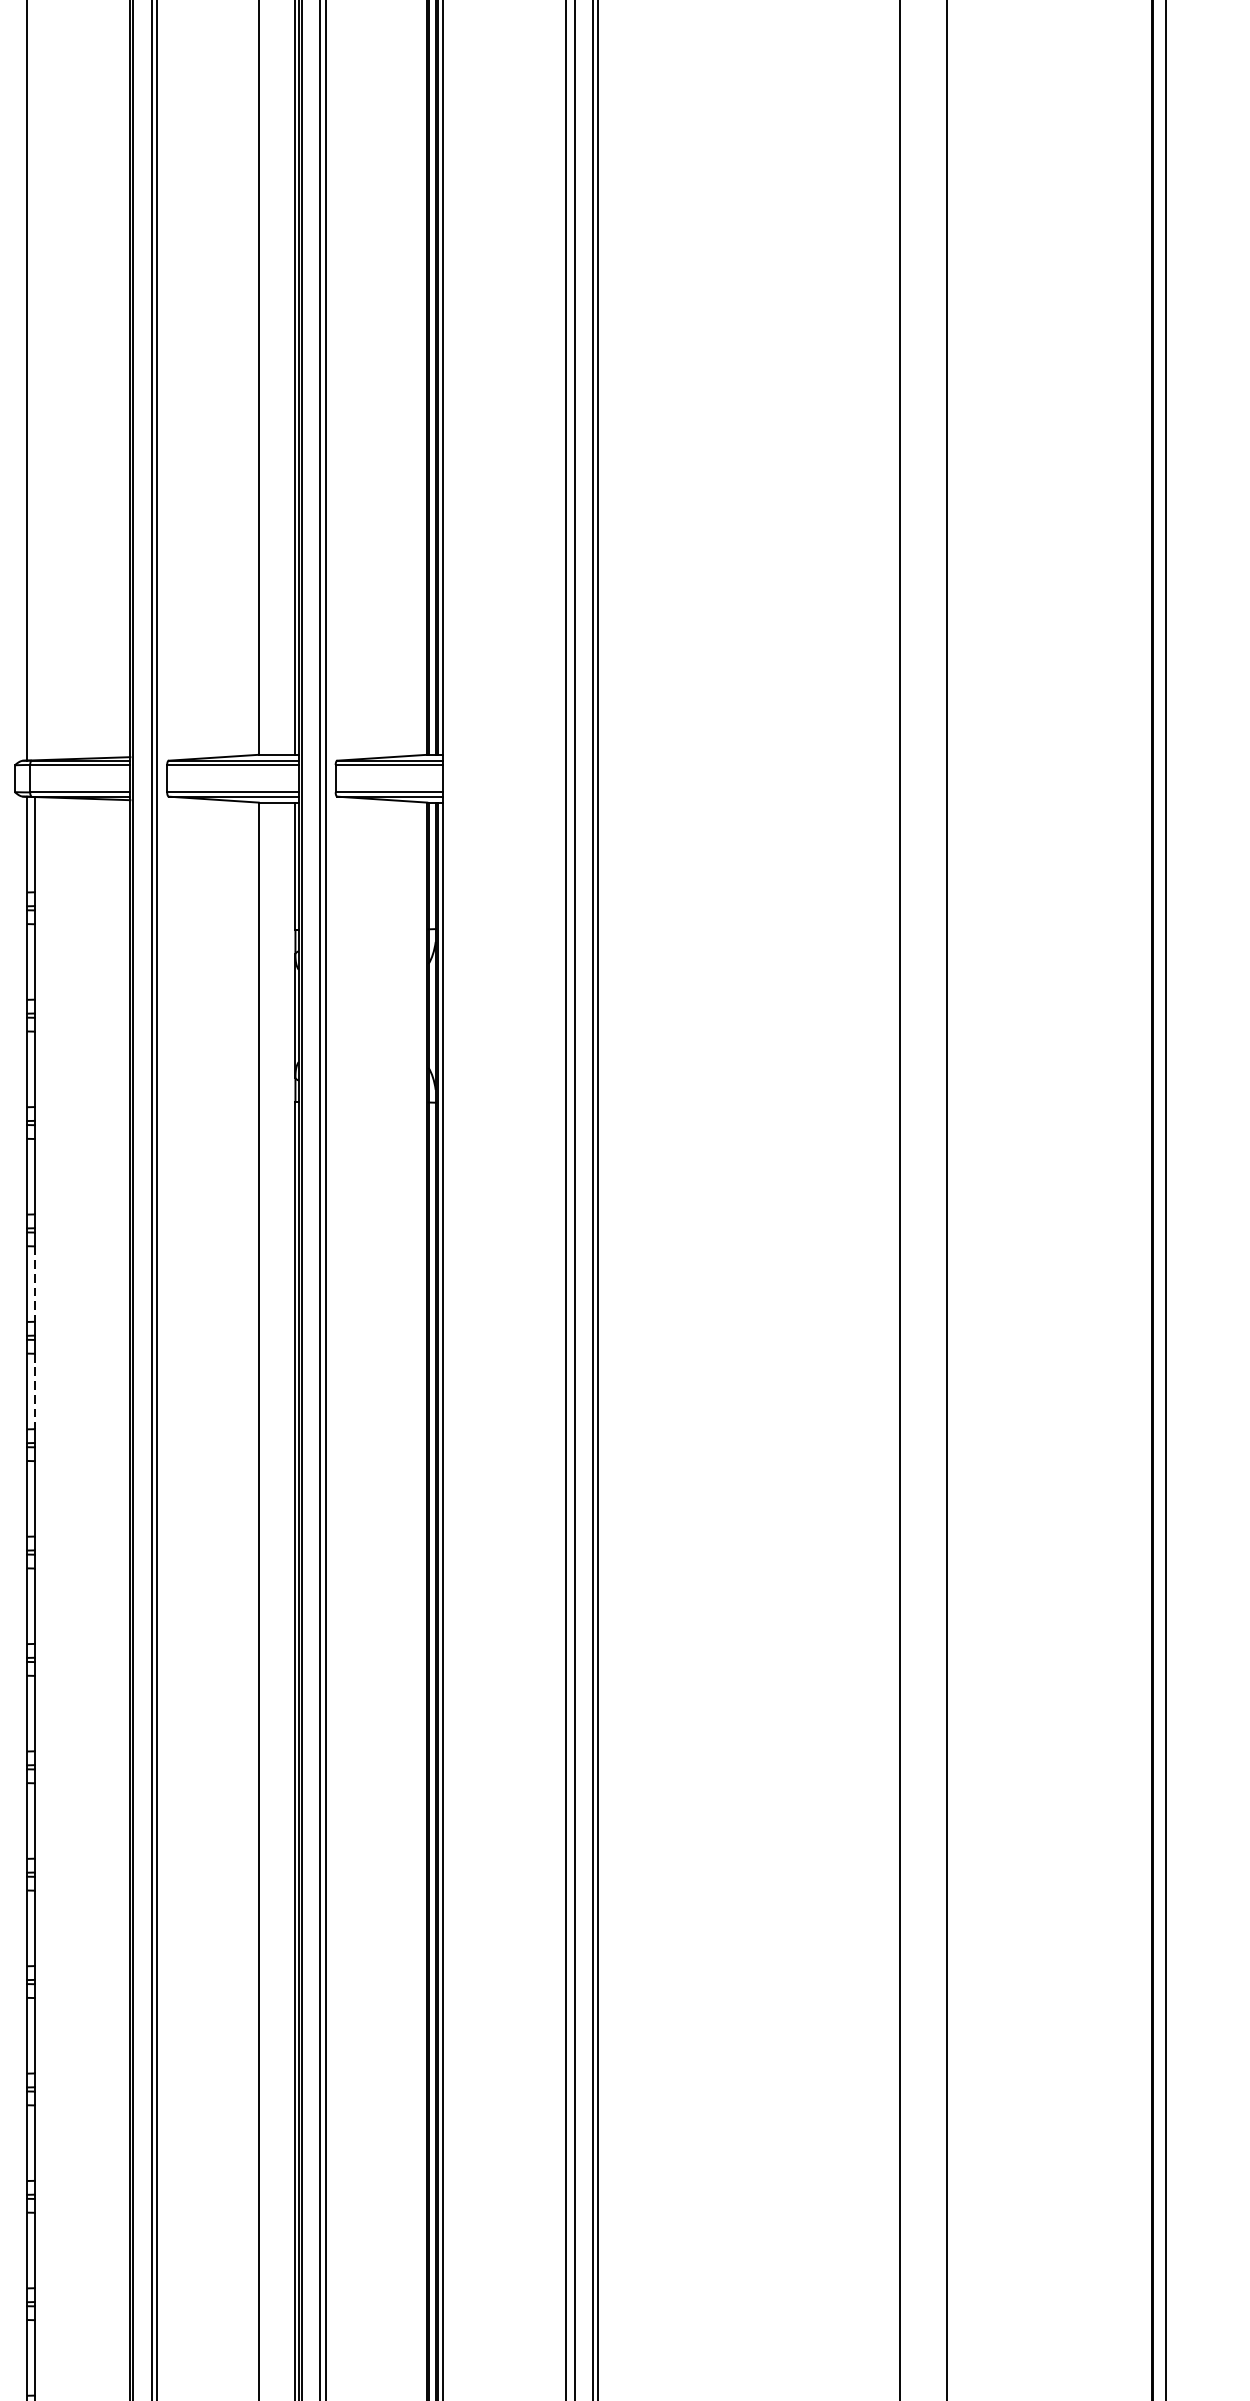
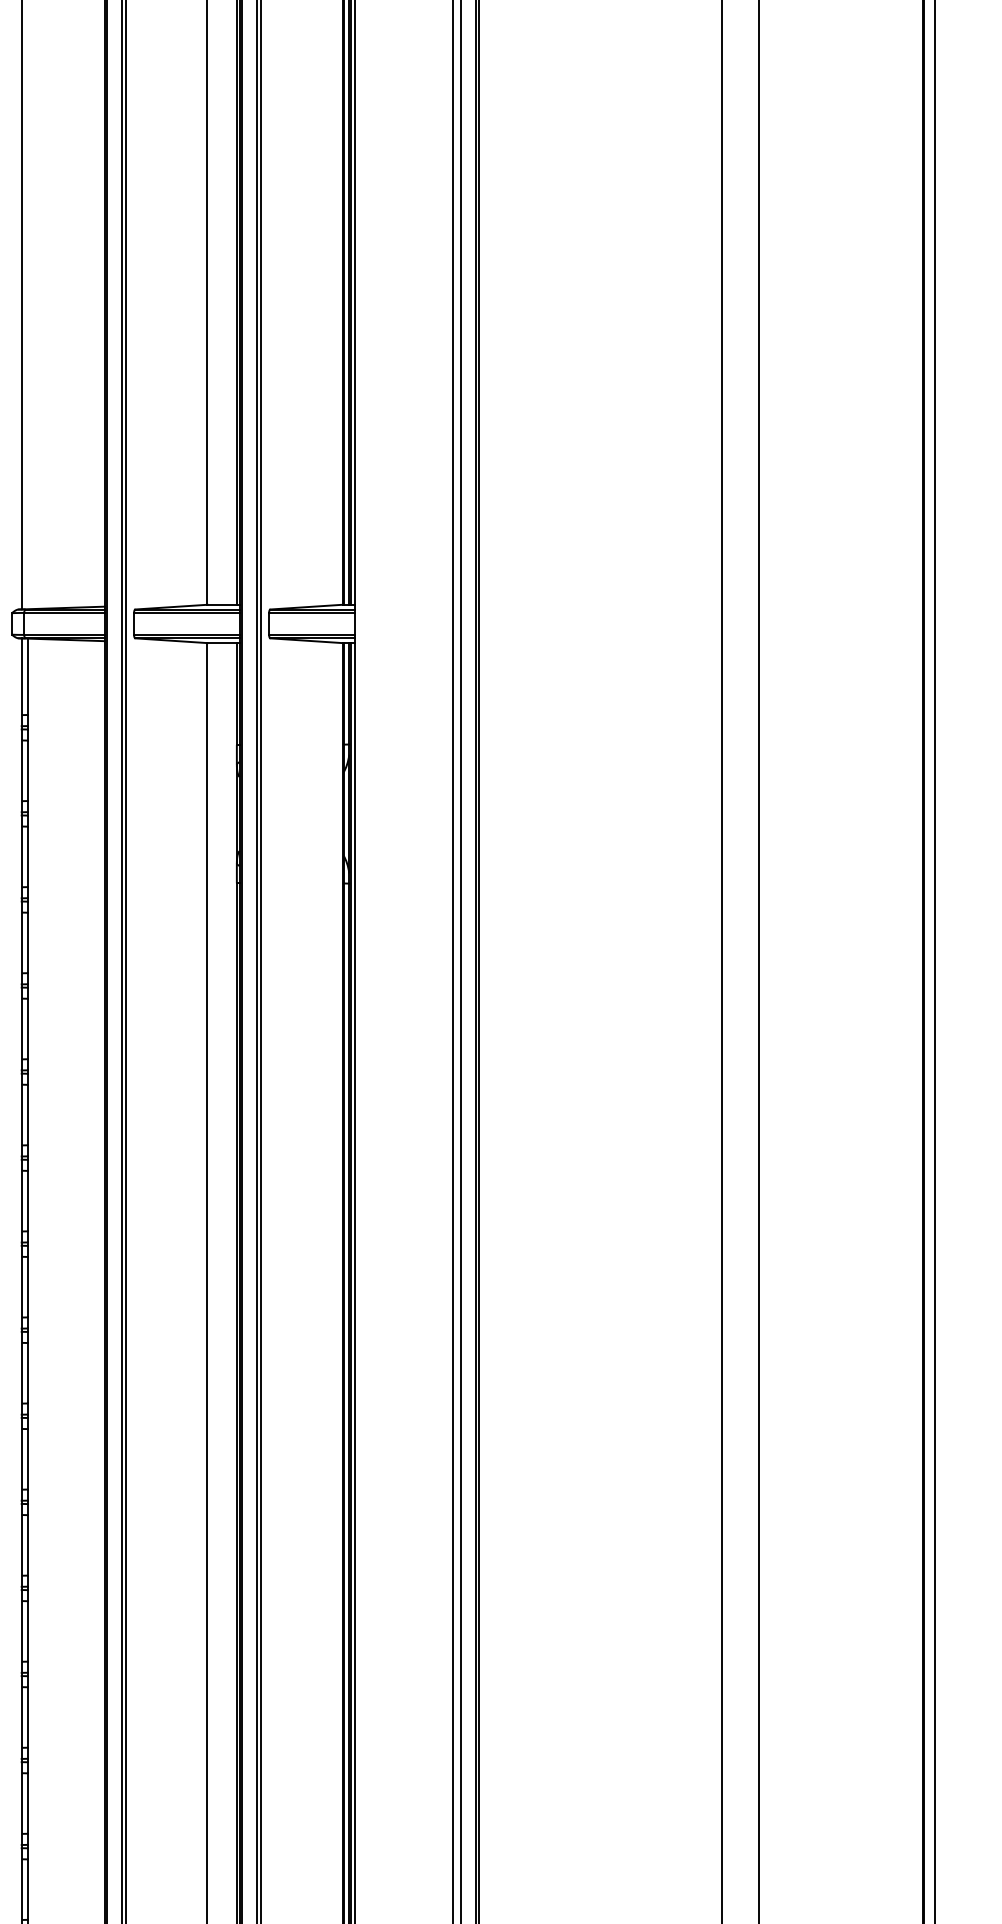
line: (34, 1284) -> (27, 1029), dashed -> solid
line: (34, 1392) -> (27, 1115), dashed -> solid

